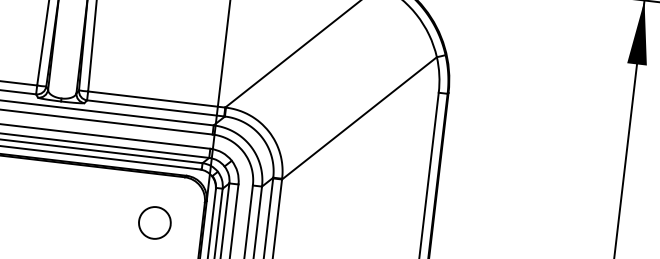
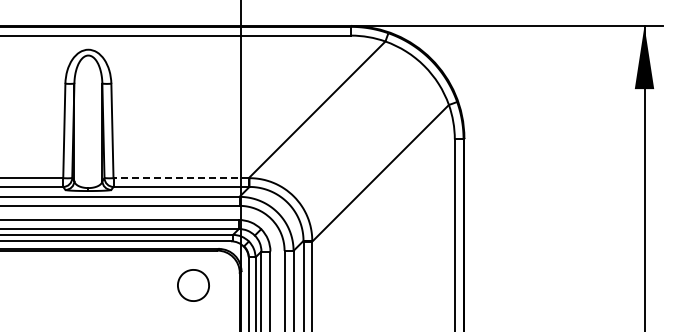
line: (157, 99) -> (181, 178), solid -> dashed
part: (154, 222) -> (193, 285), moved

